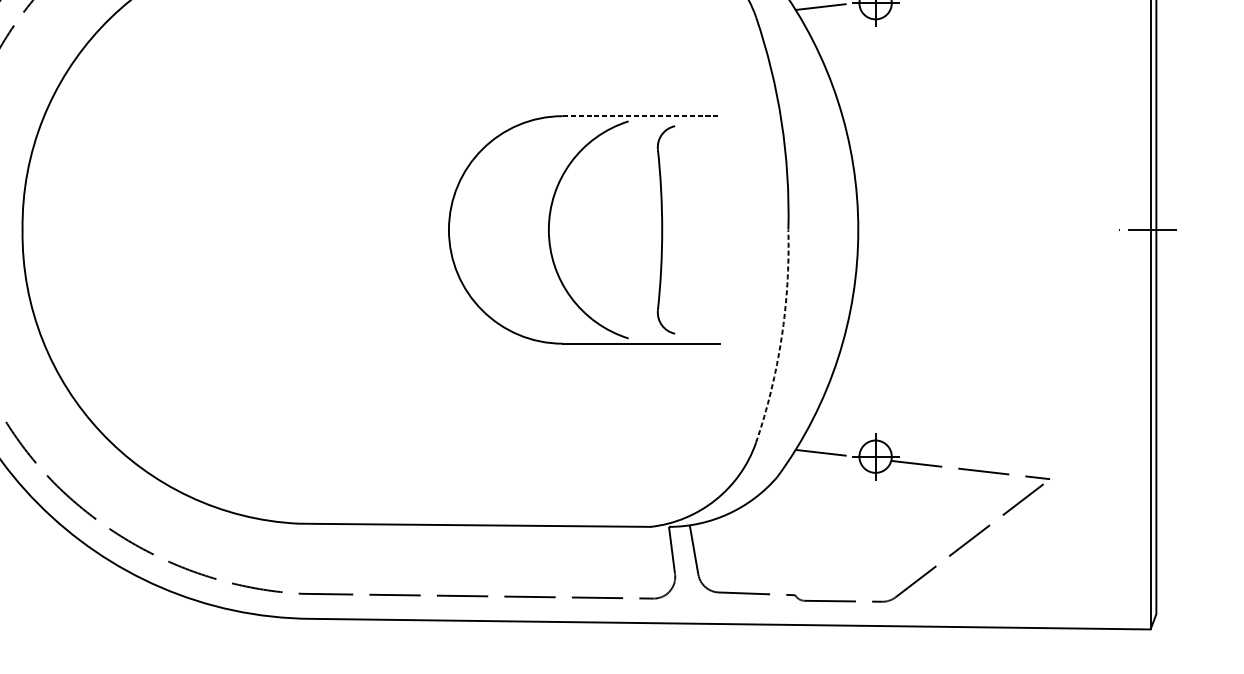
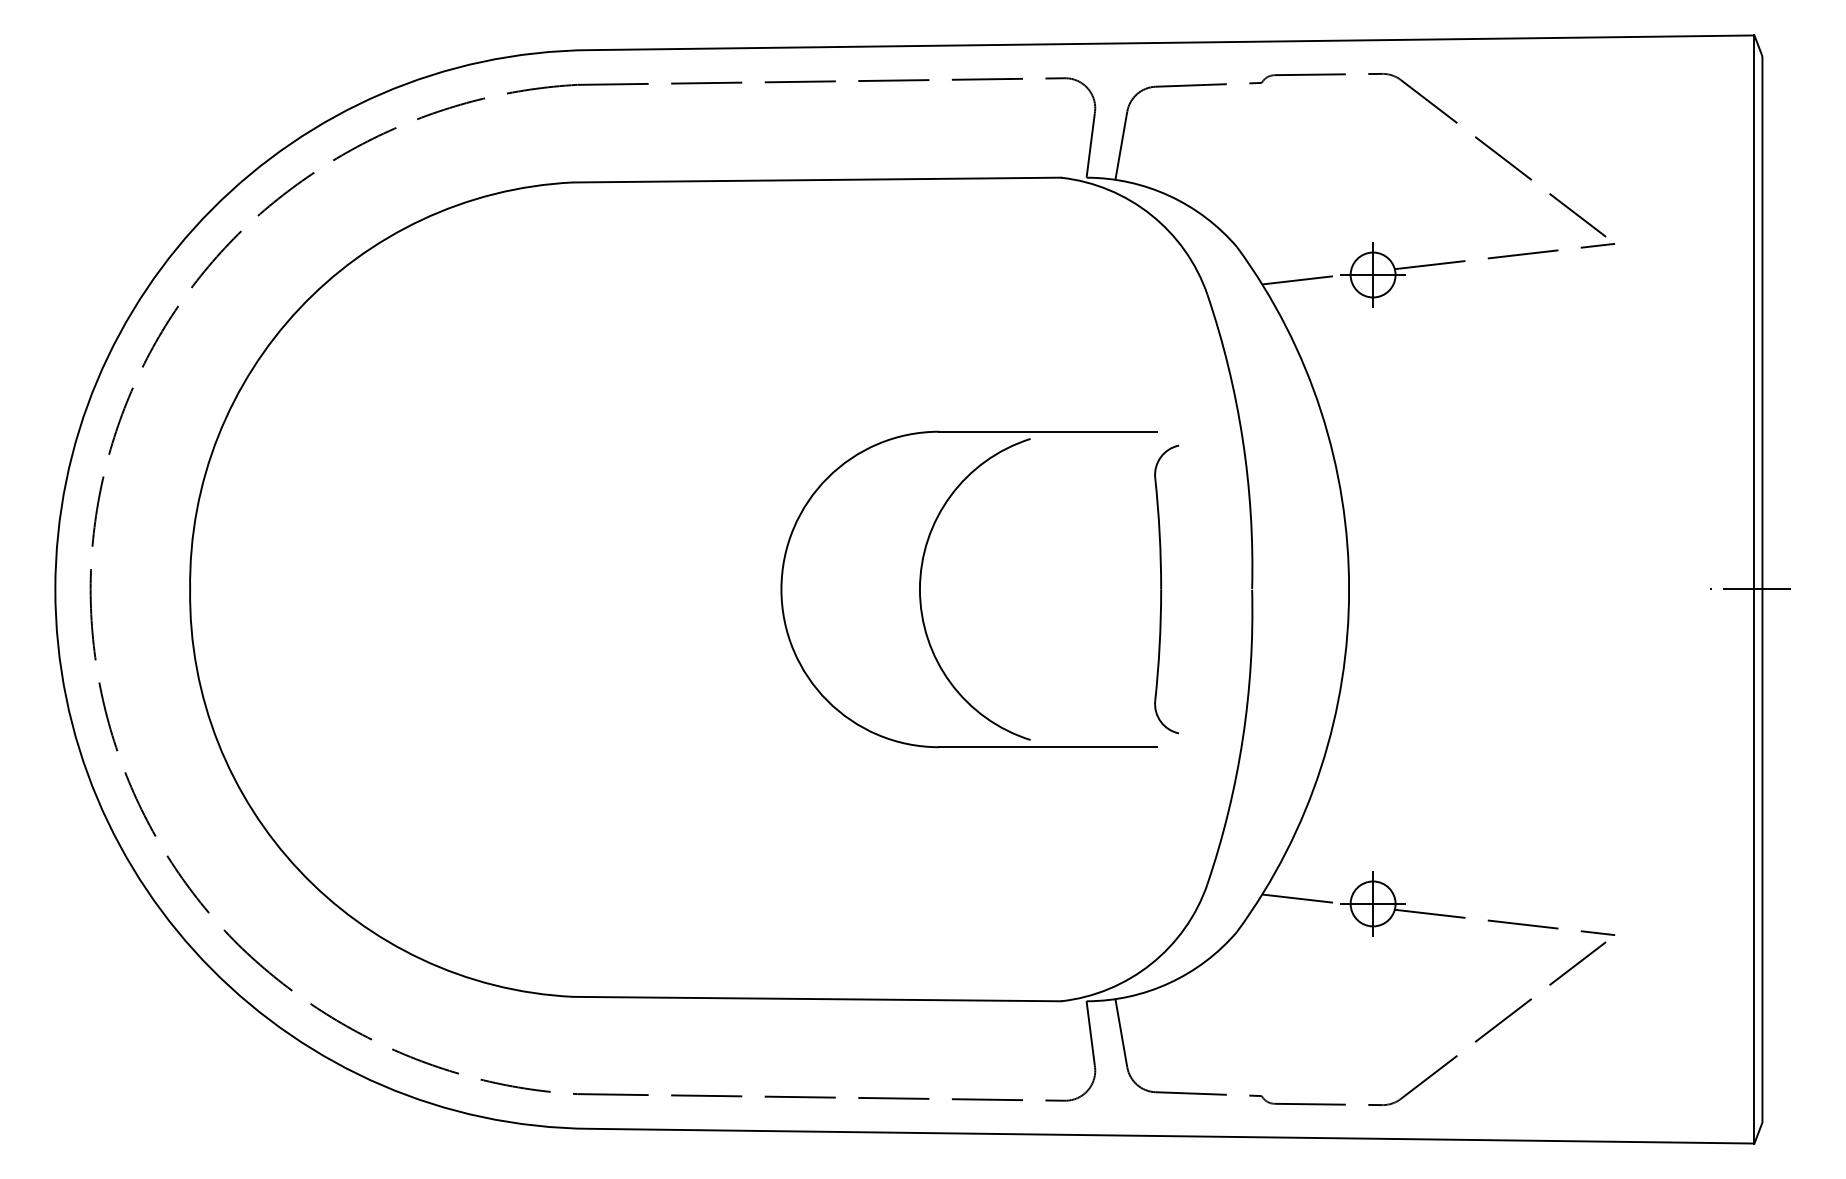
line: (641, 116) -> (1048, 431), dashed -> solid
part: (666, 229) -> (1166, 589), moved
arc: (781, 338) -> (1242, 739), dashed -> solid

